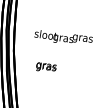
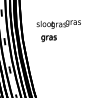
text: (45, 67) -> (48, 38), moved

